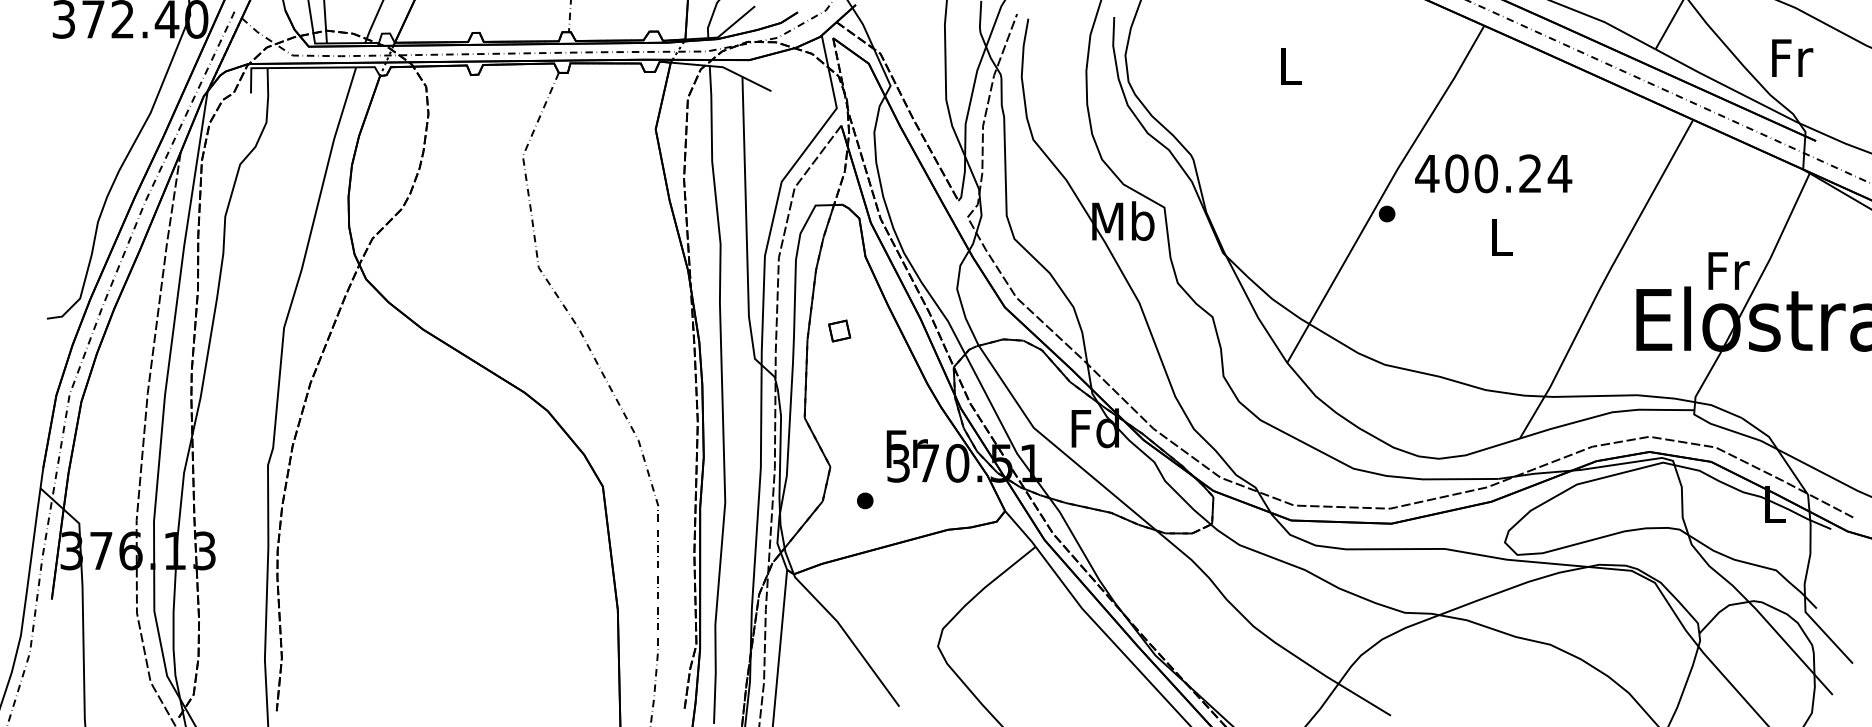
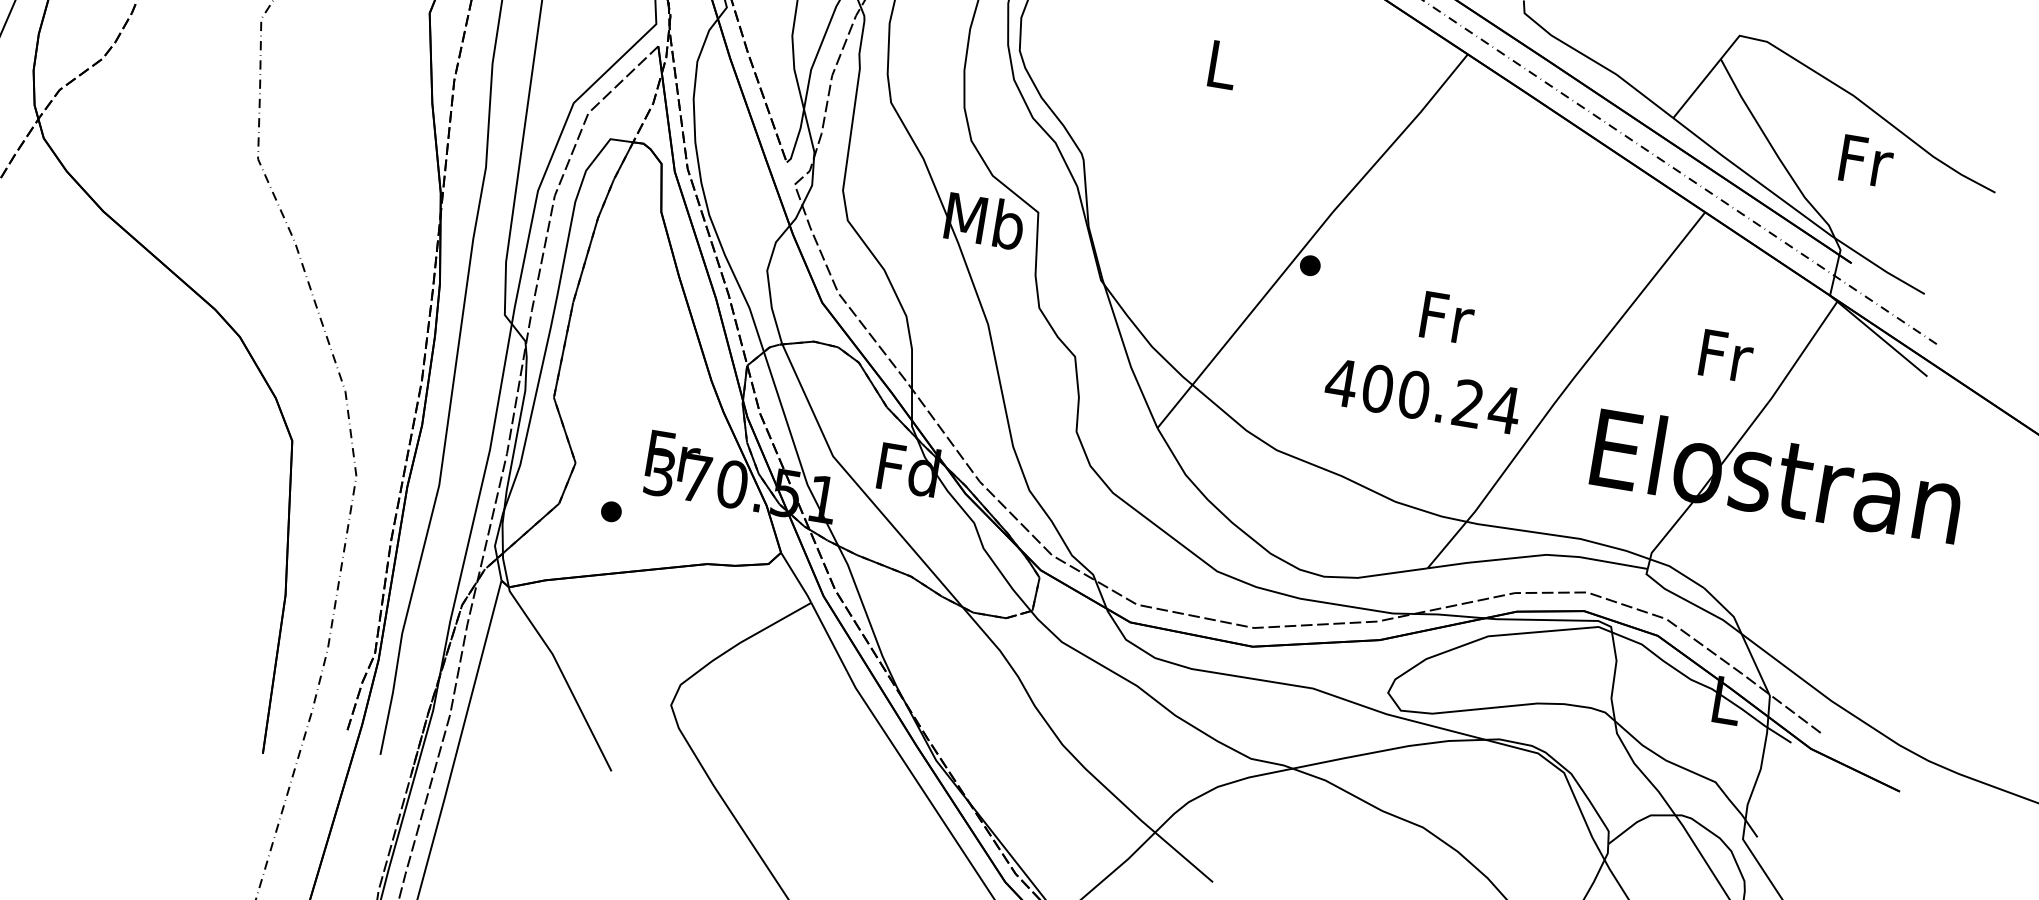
text: (1792, 57) -> (1866, 160), moved
text: (1493, 173) -> (1422, 395), moved
text: (1502, 237) -> (1447, 317), L -> Fr
text: (1728, 270) -> (1726, 355), moved
part: (839, 330) -> (614, 297), removed

